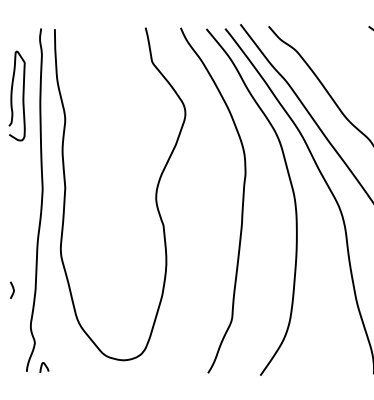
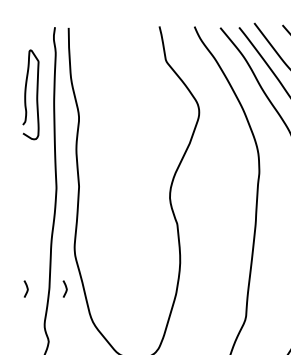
curve: (51, 289) -> (65, 288), added

